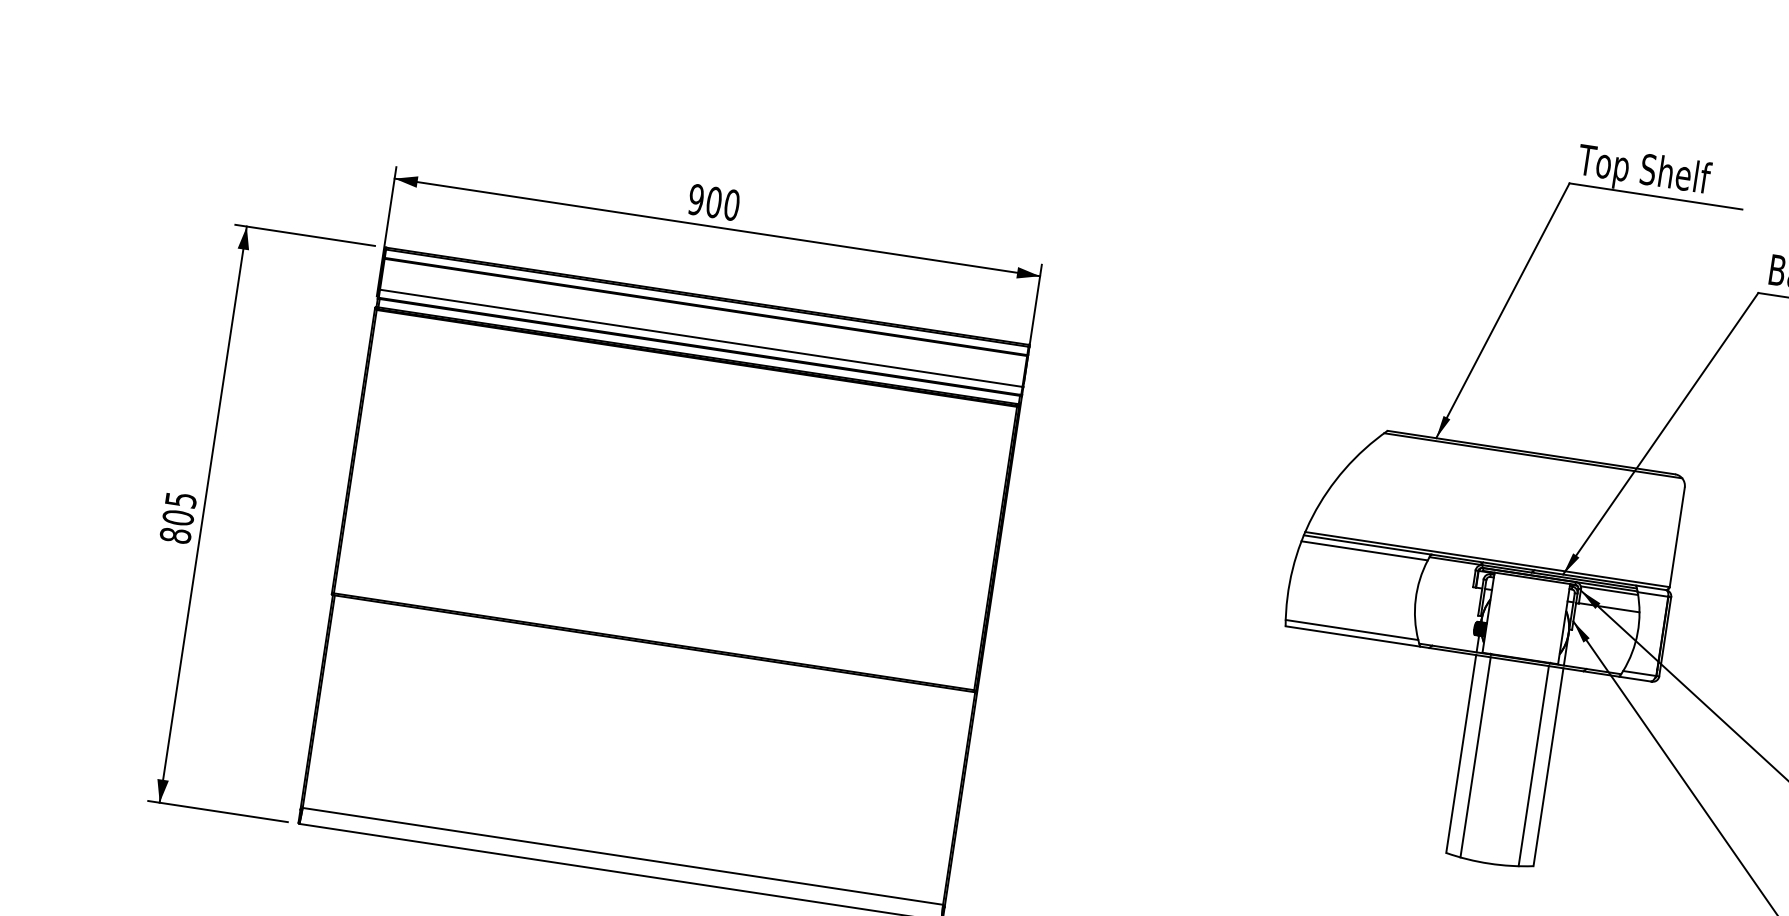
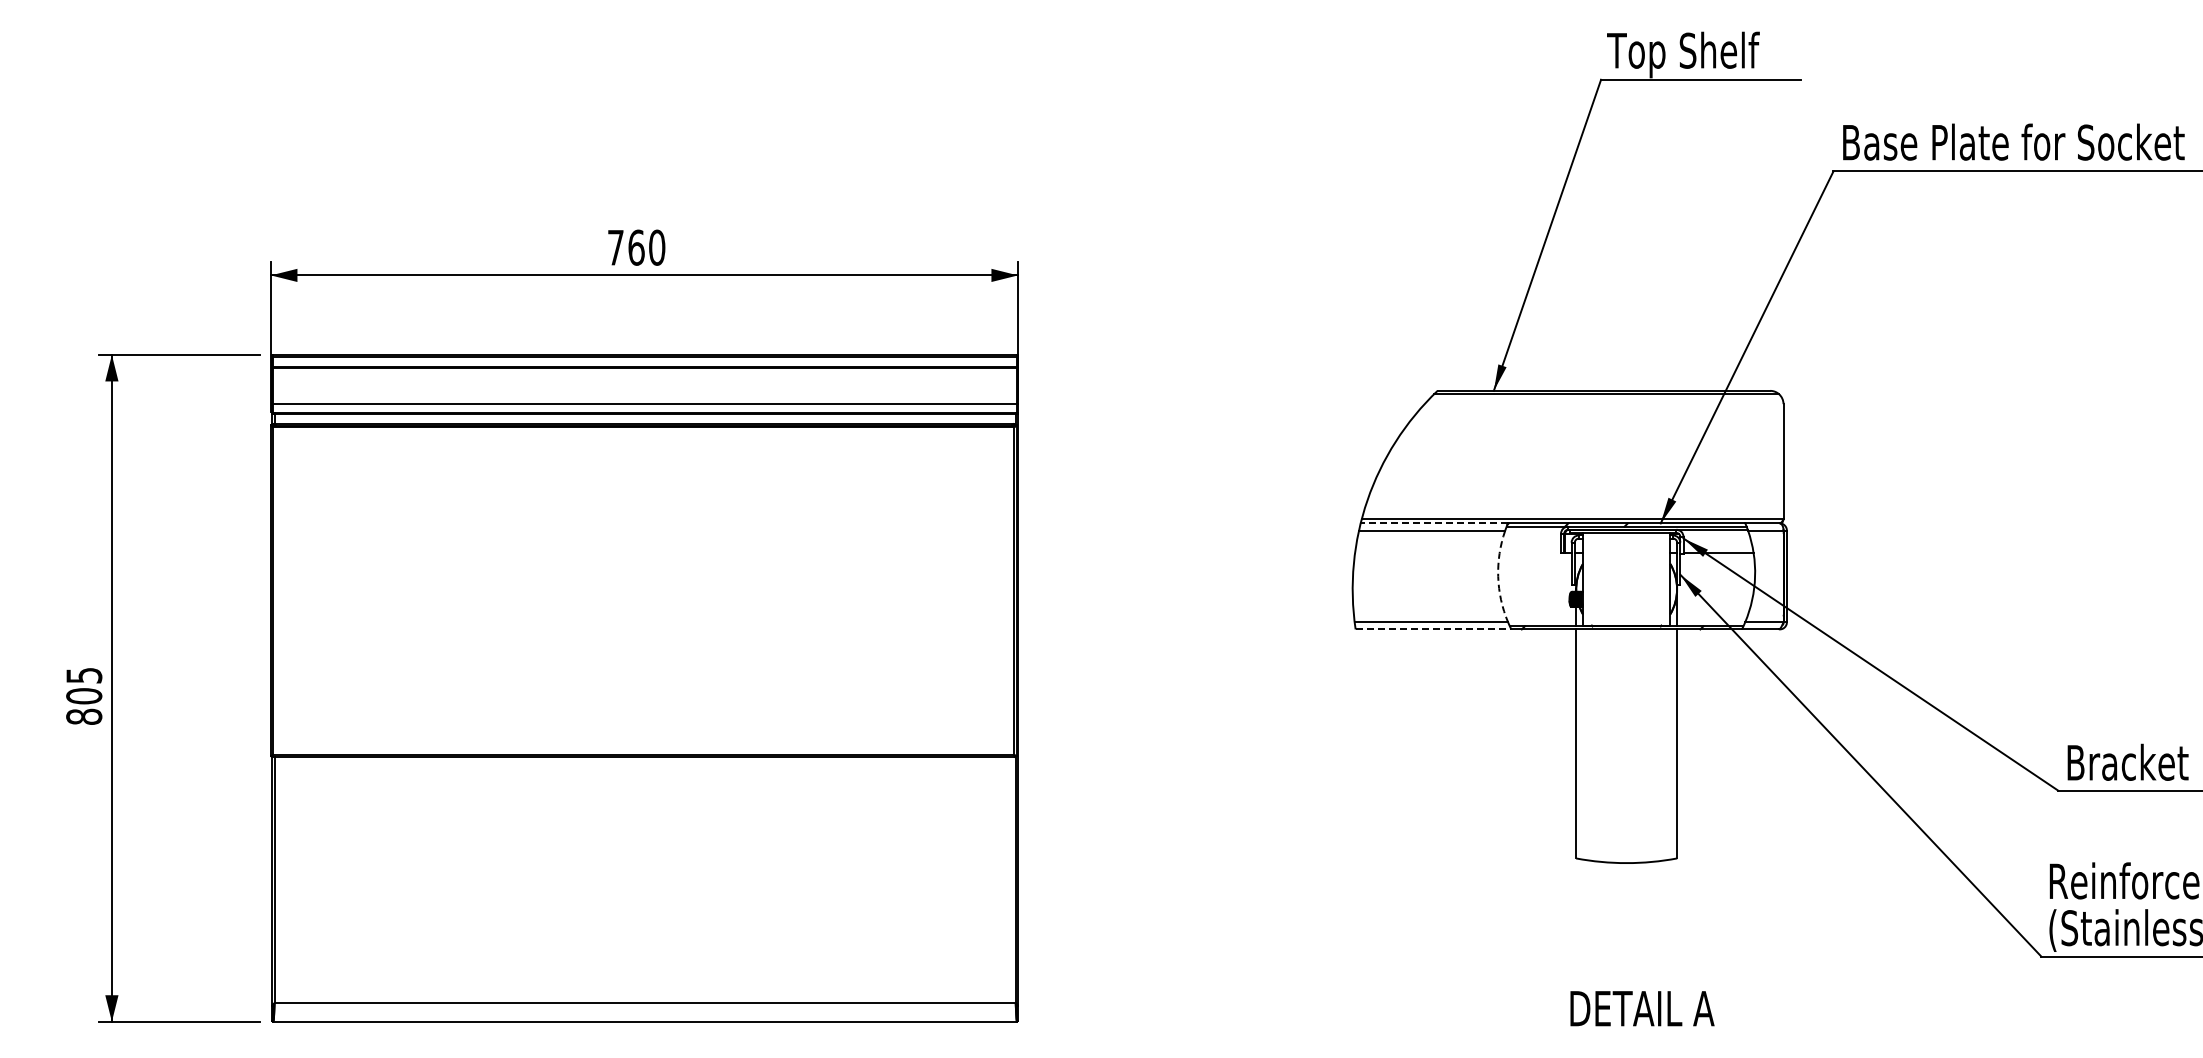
text: (704, 200) -> (625, 247), 900 -> 760
line: (1367, 545) -> (1434, 523), solid -> dashed
line: (1609, 590) -> (1715, 533), removed
arc: (1415, 599) -> (1498, 576), solid -> dashed
line: (1352, 636) -> (1433, 629), solid -> dashed
line: (1475, 757) -> (1592, 745), removed
line: (1533, 766) -> (1660, 745), removed

